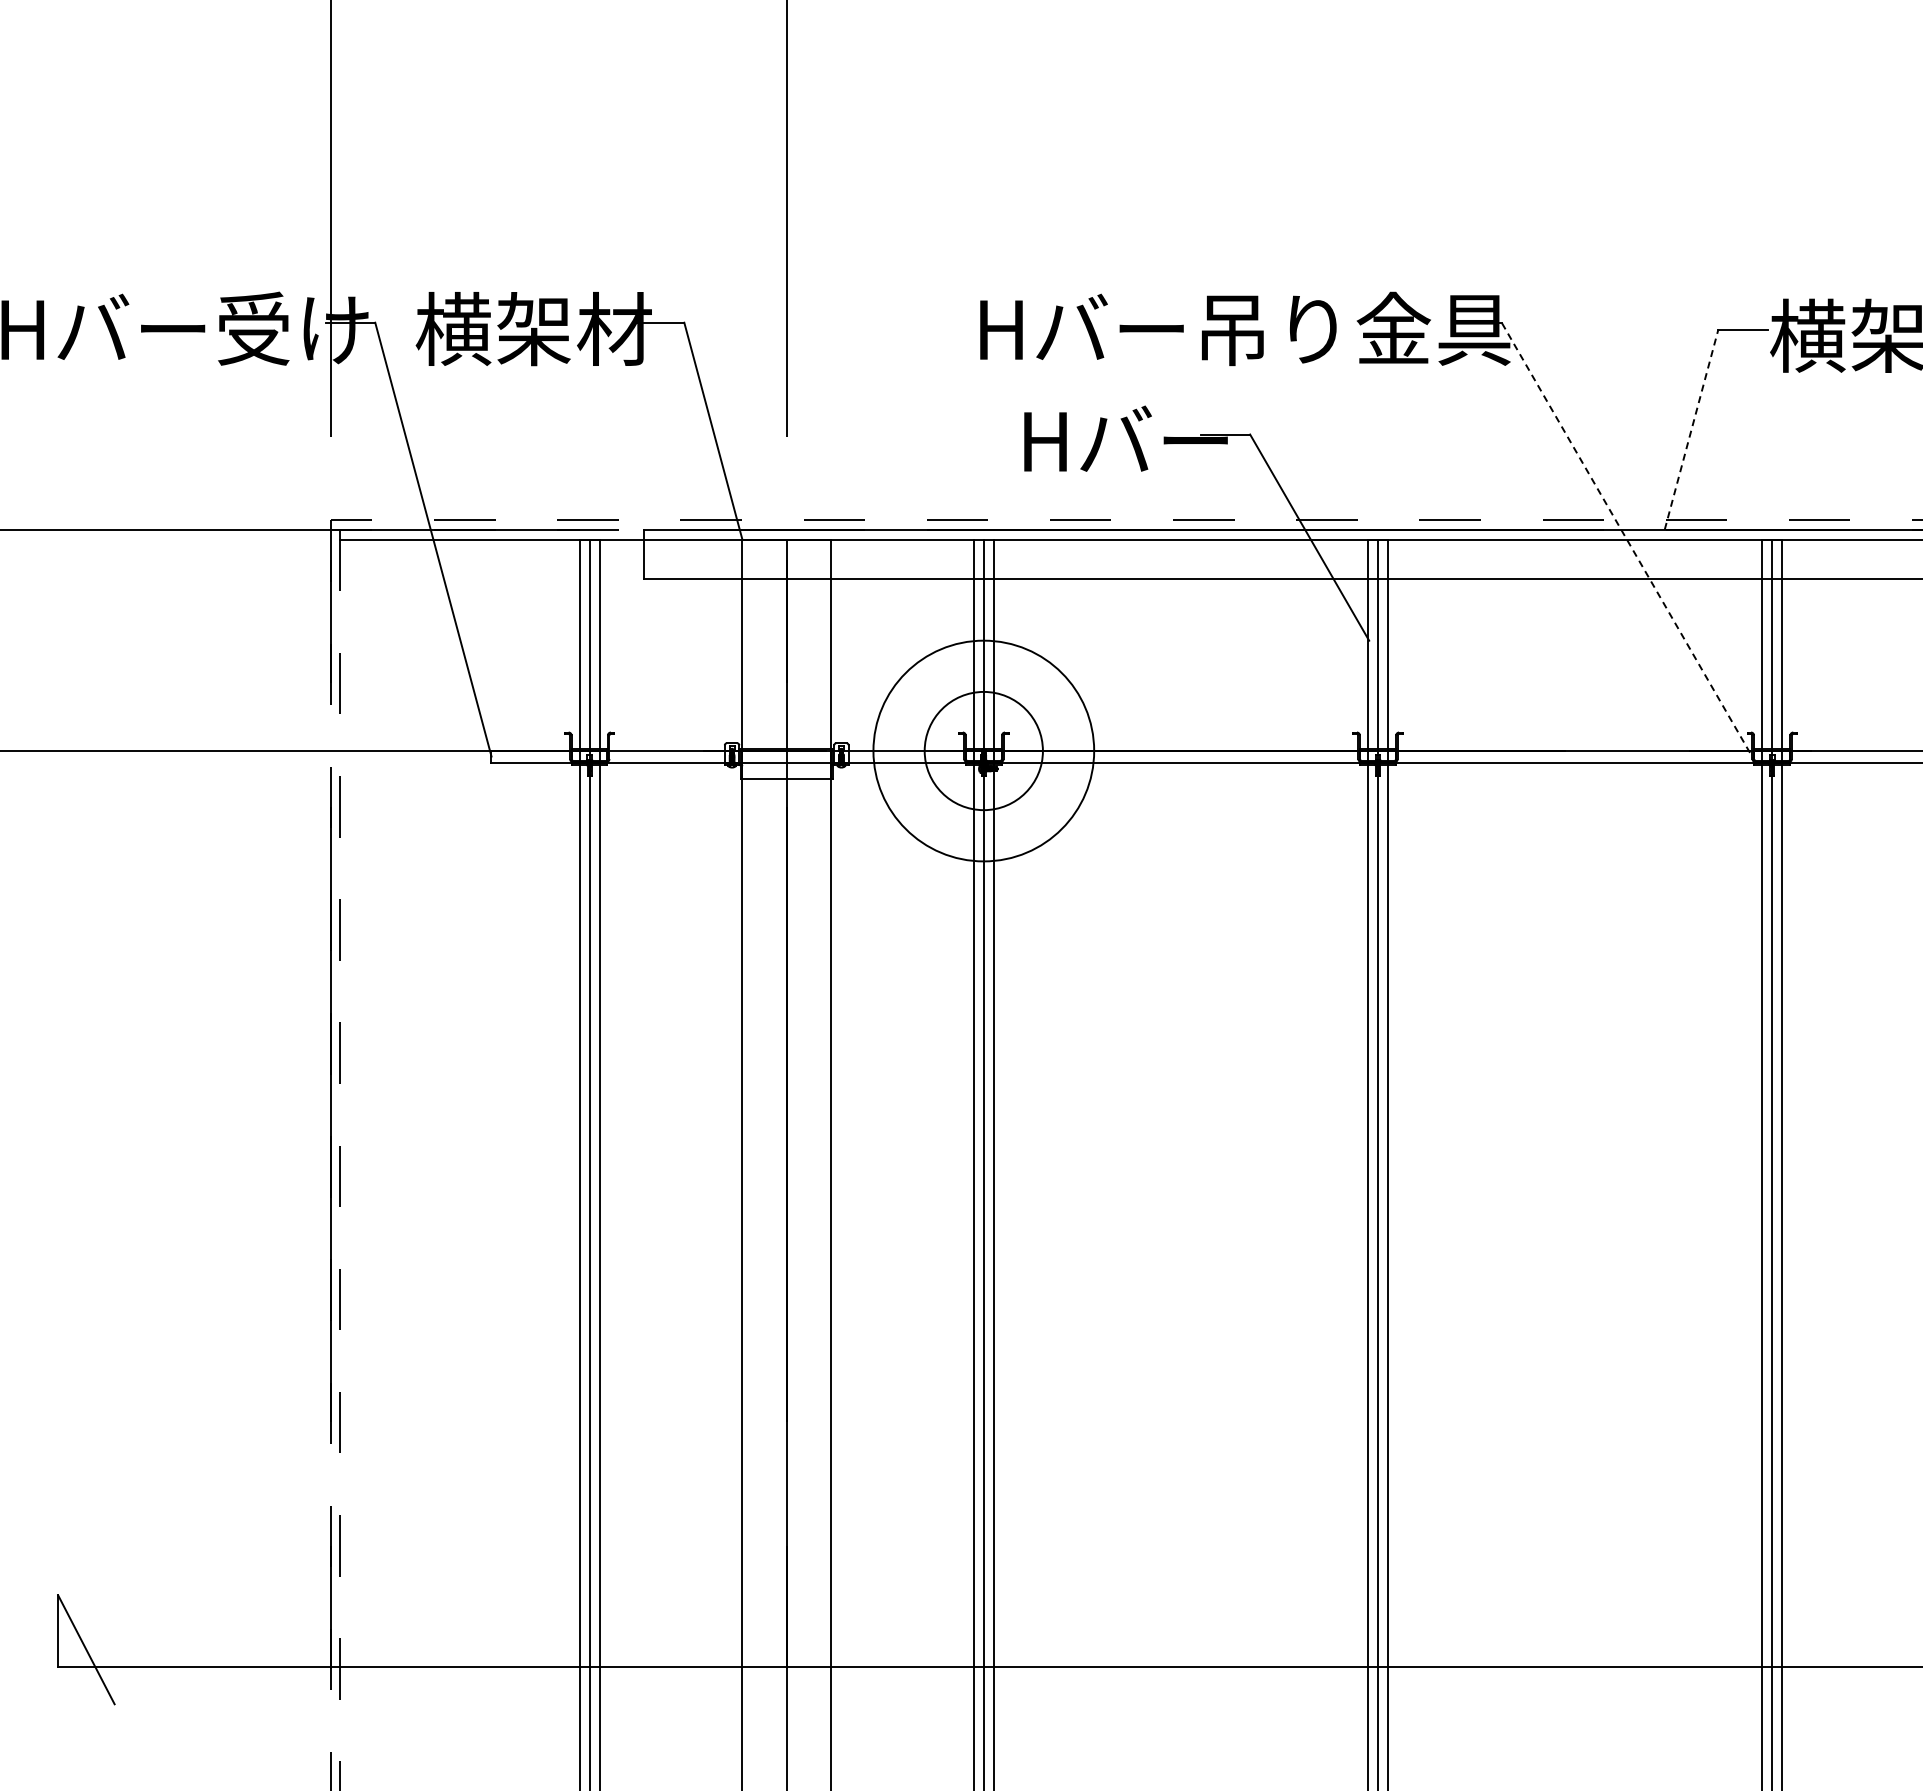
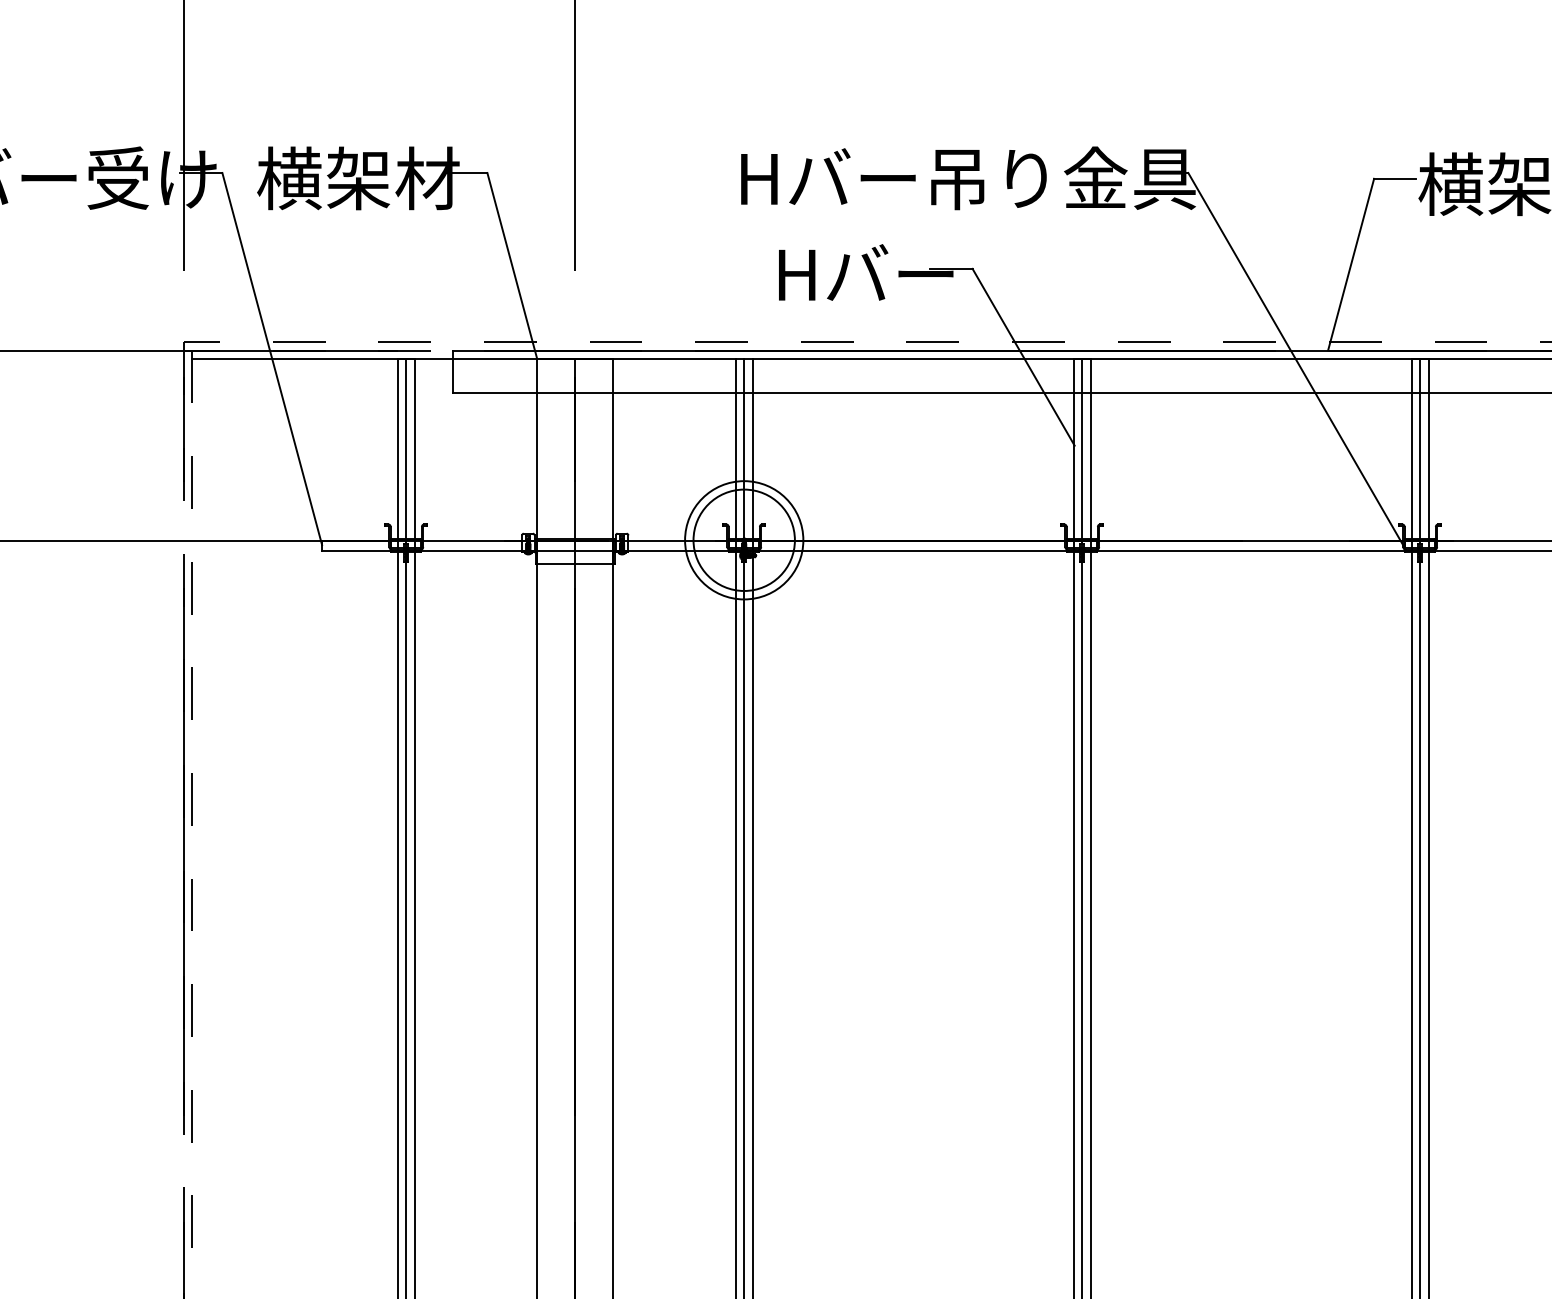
line: (1691, 429) -> (1351, 264), dashed -> solid
line: (1628, 542) -> (1297, 361), dashed -> solid
circle: (983, 751) -> (743, 540), size x0.62

